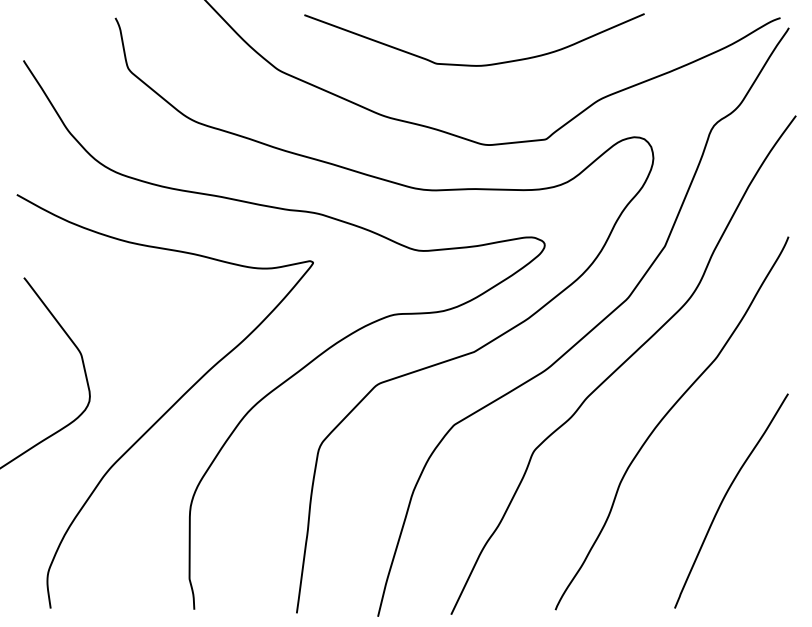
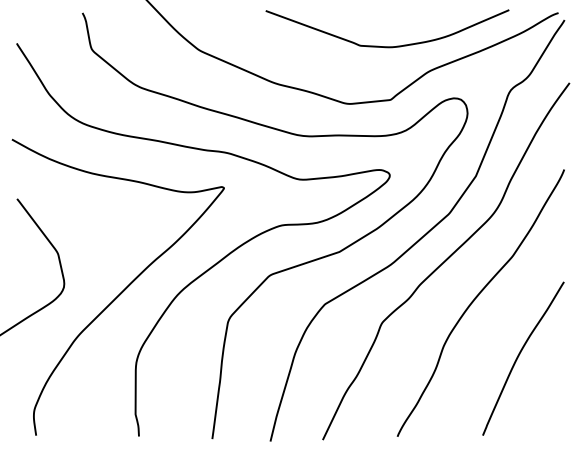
curve: (474, 64) -> (387, 46), moved

